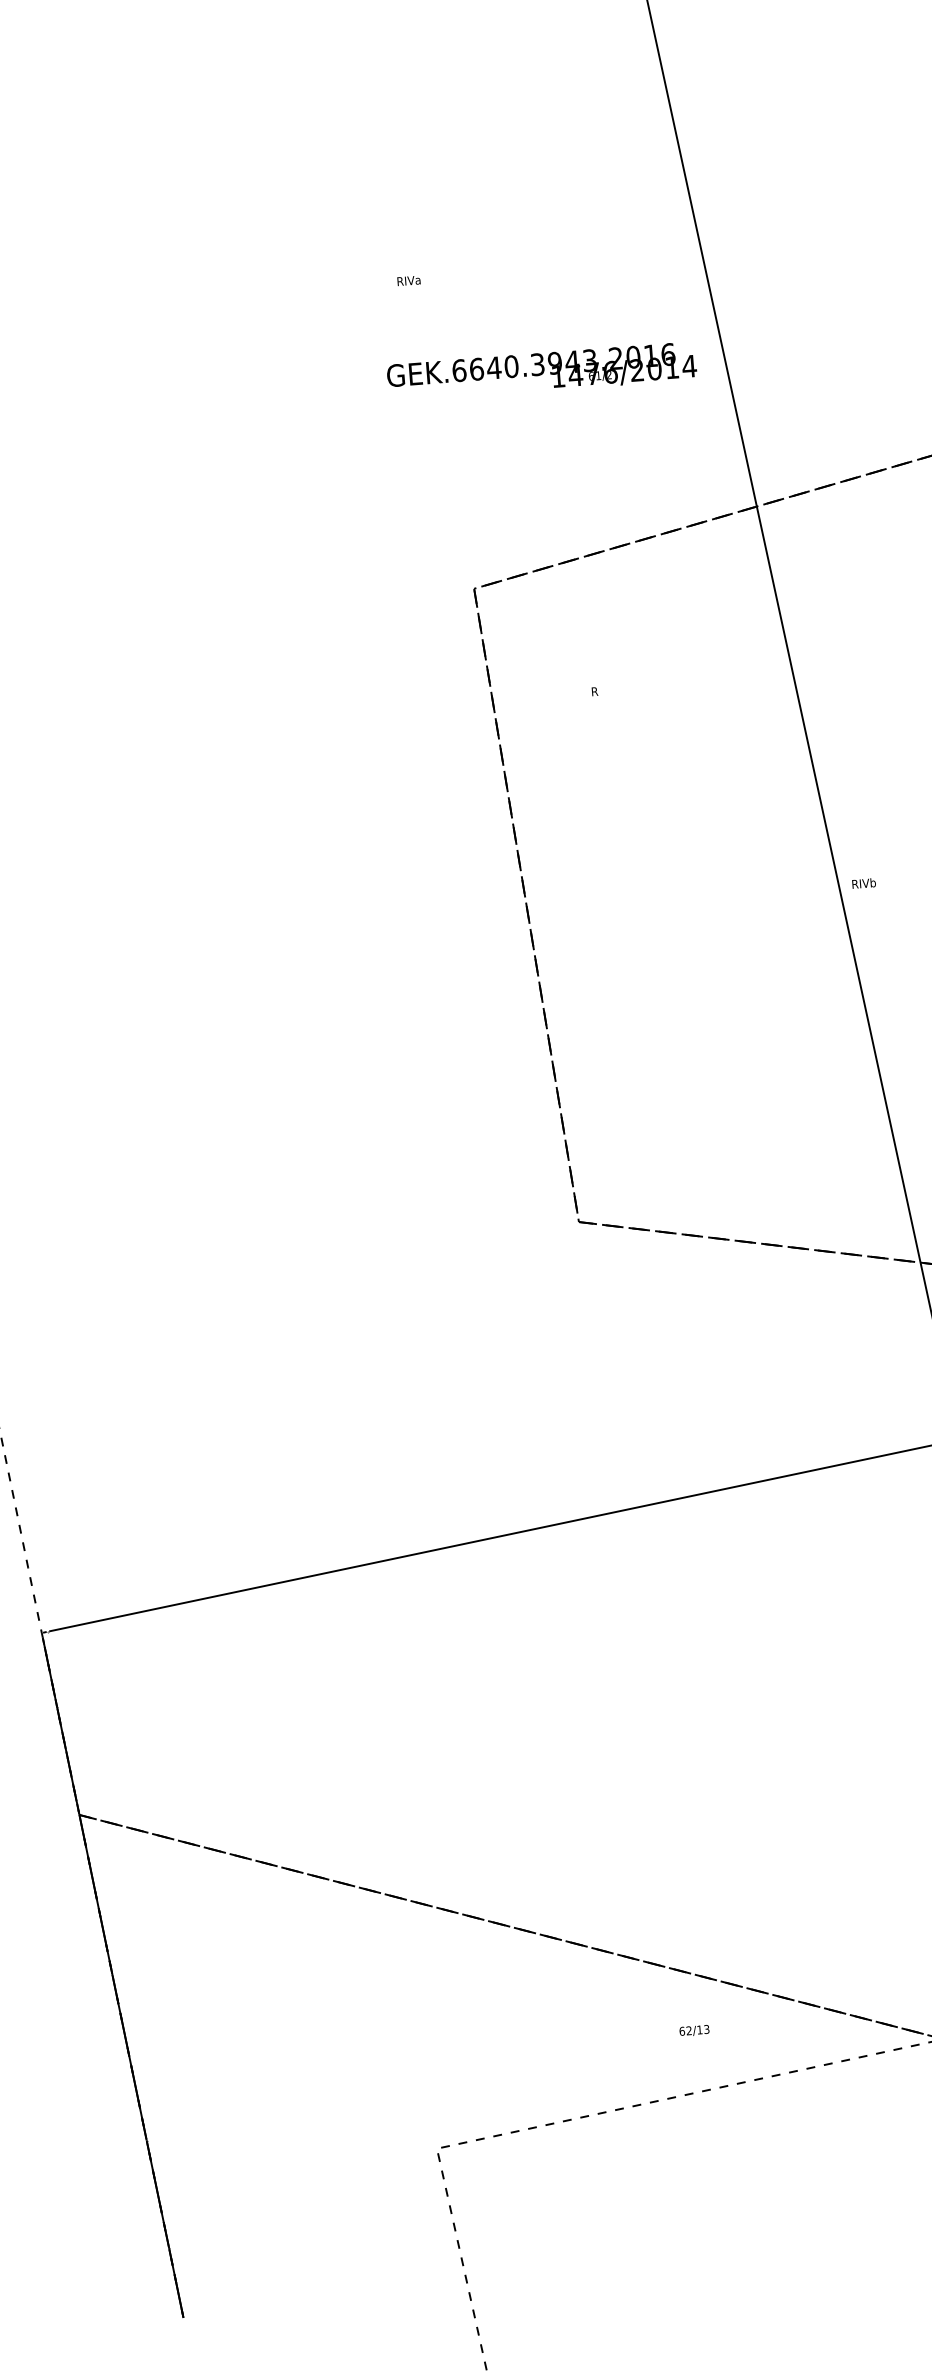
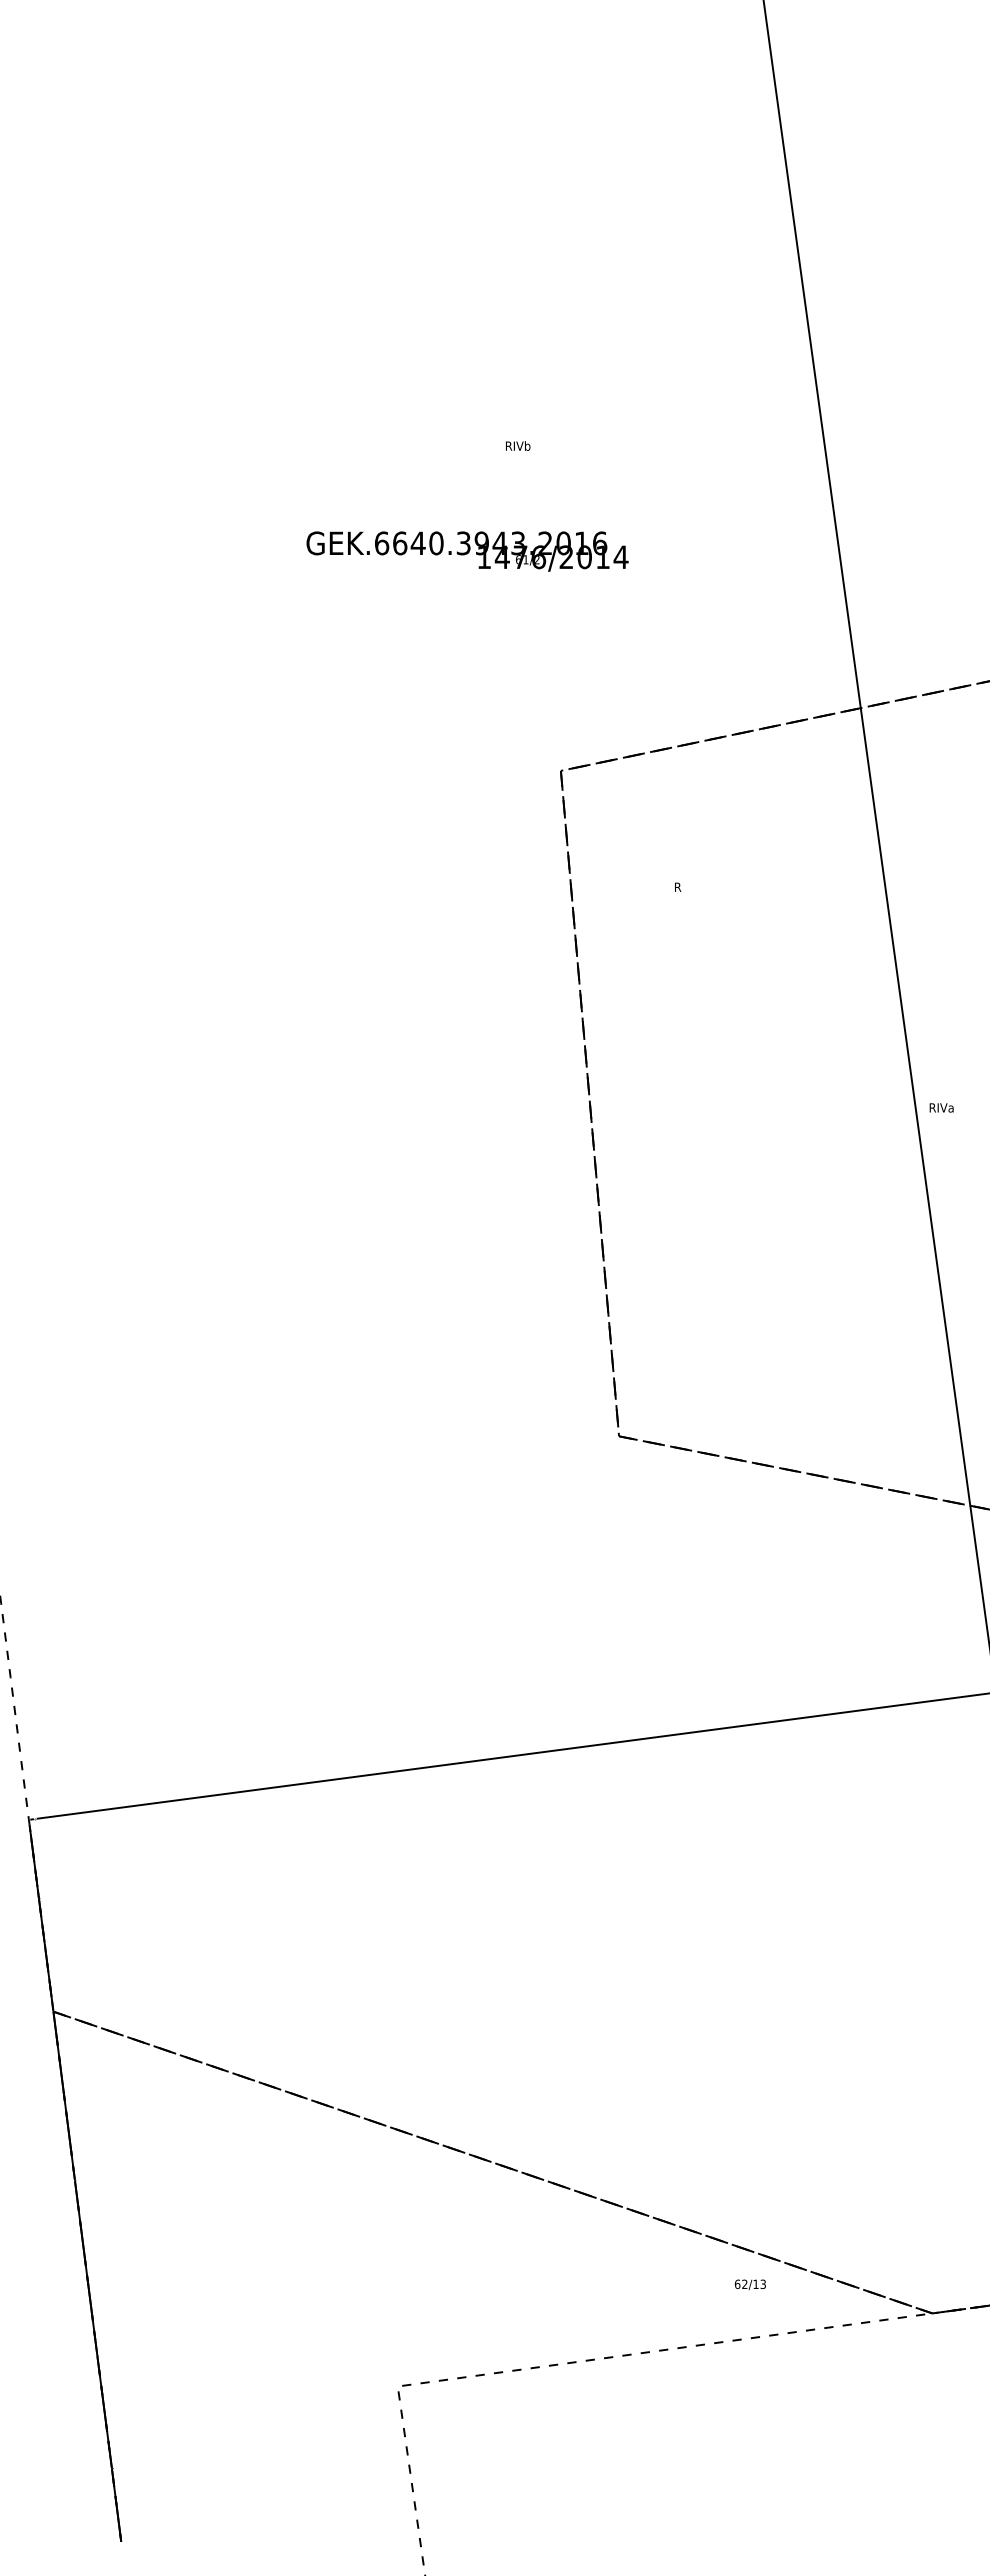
text: (418, 279) -> (527, 445), RIVa -> RIVb
text: (541, 372) -> (467, 551), moved
text: (873, 882) -> (951, 1107), RIVb -> RIVa
text: (693, 2030) -> (749, 2284), moved

